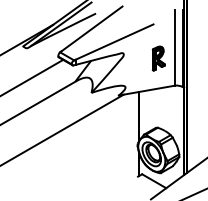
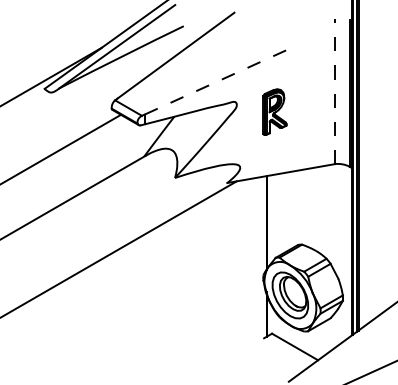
line: (114, 42) -> (219, 81), solid -> dashed
line: (175, 47) -> (335, 91), solid -> dashed
part: (158, 58) -> (274, 112), moved

